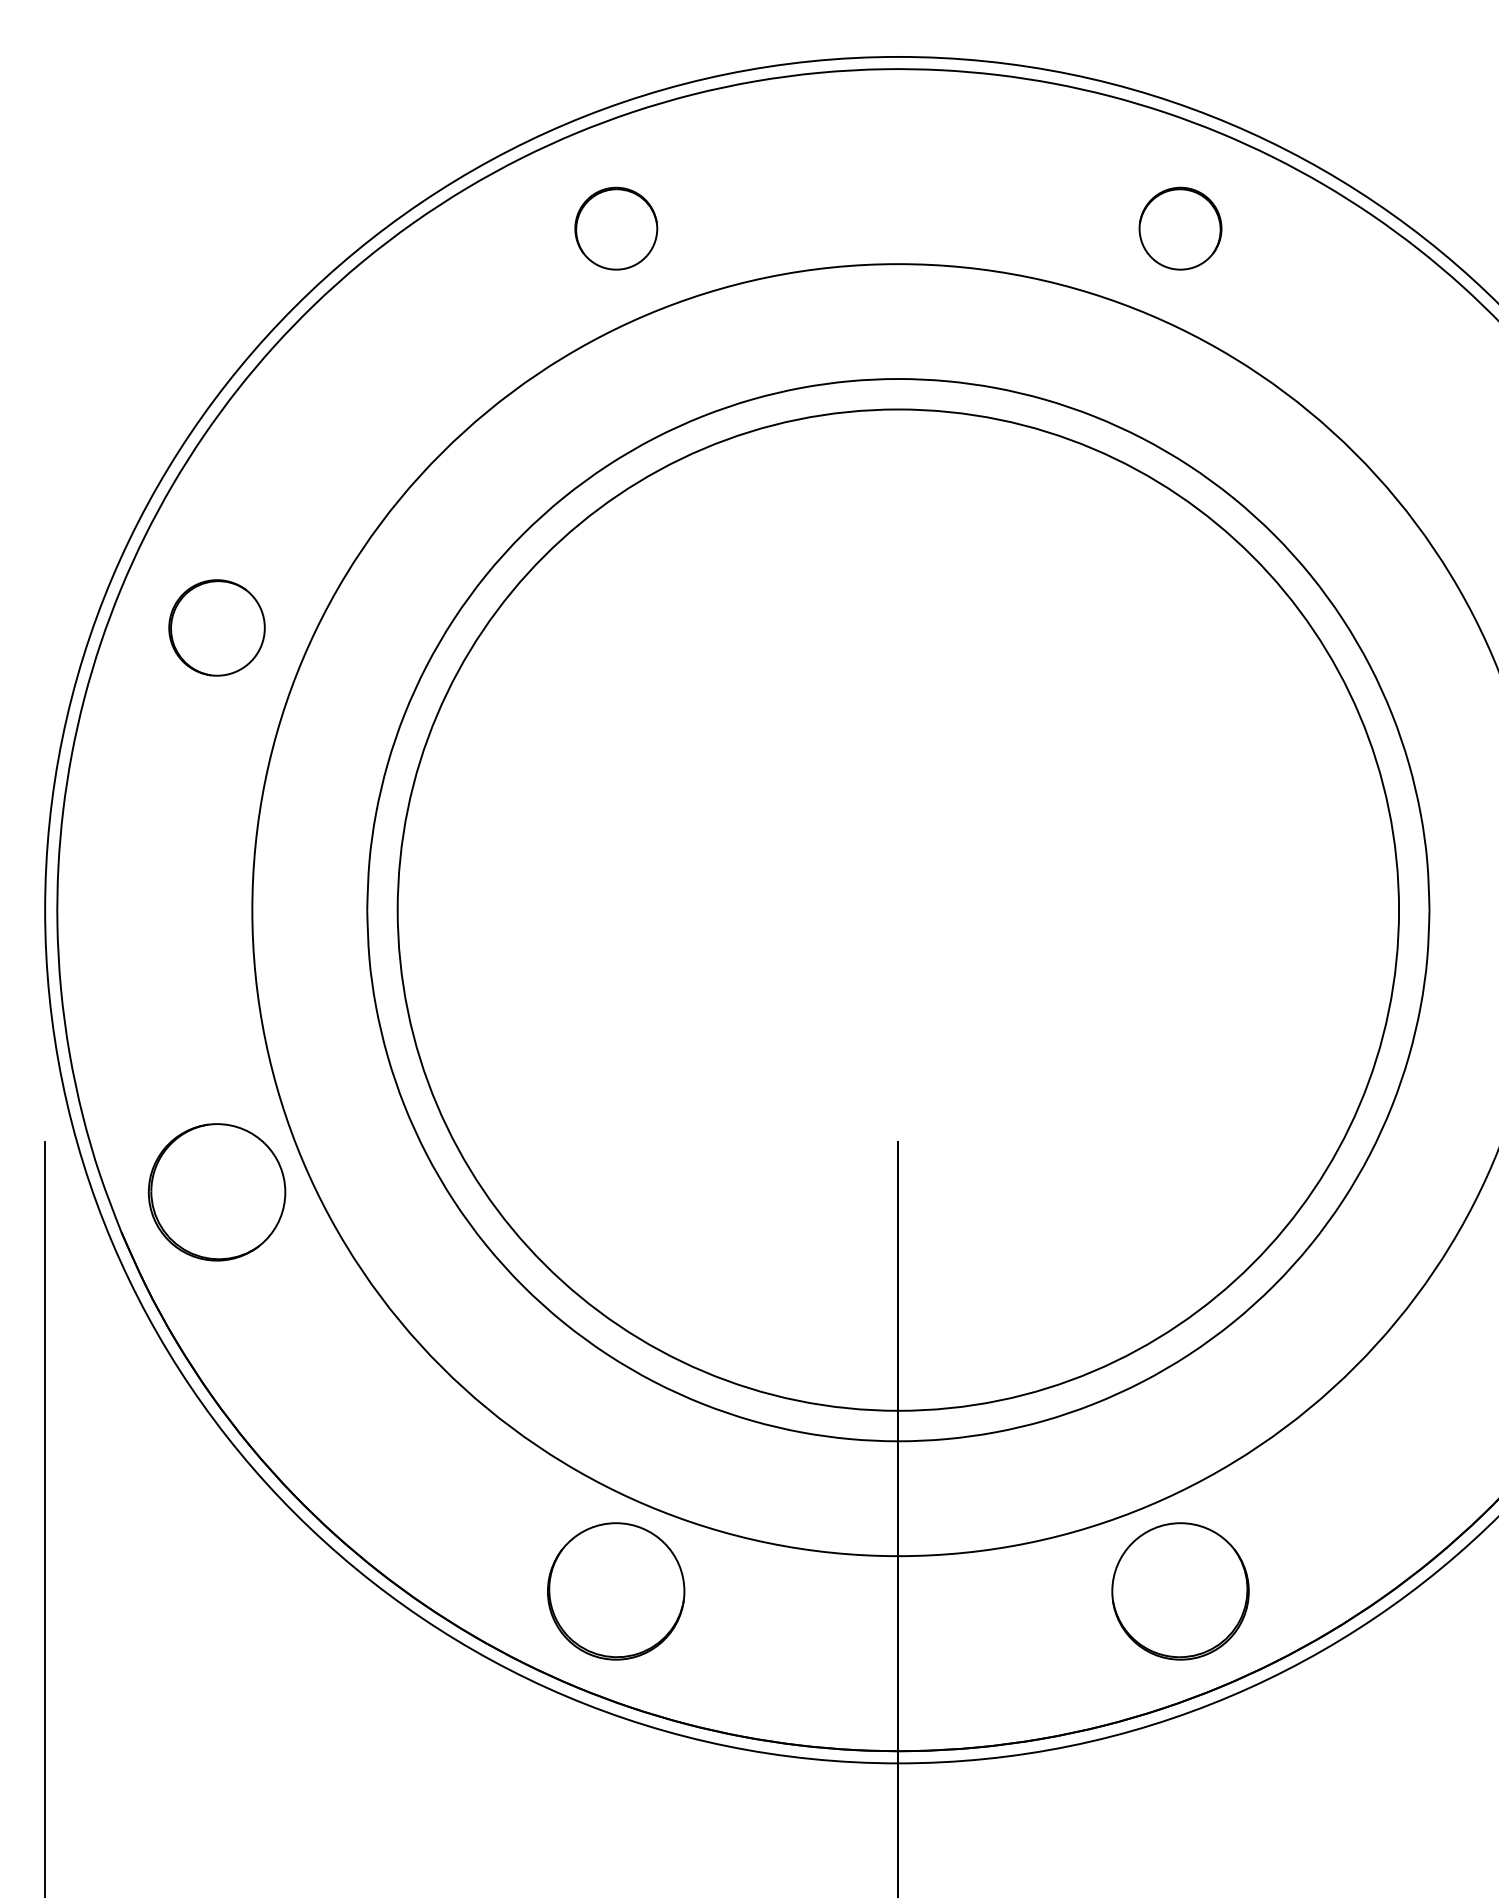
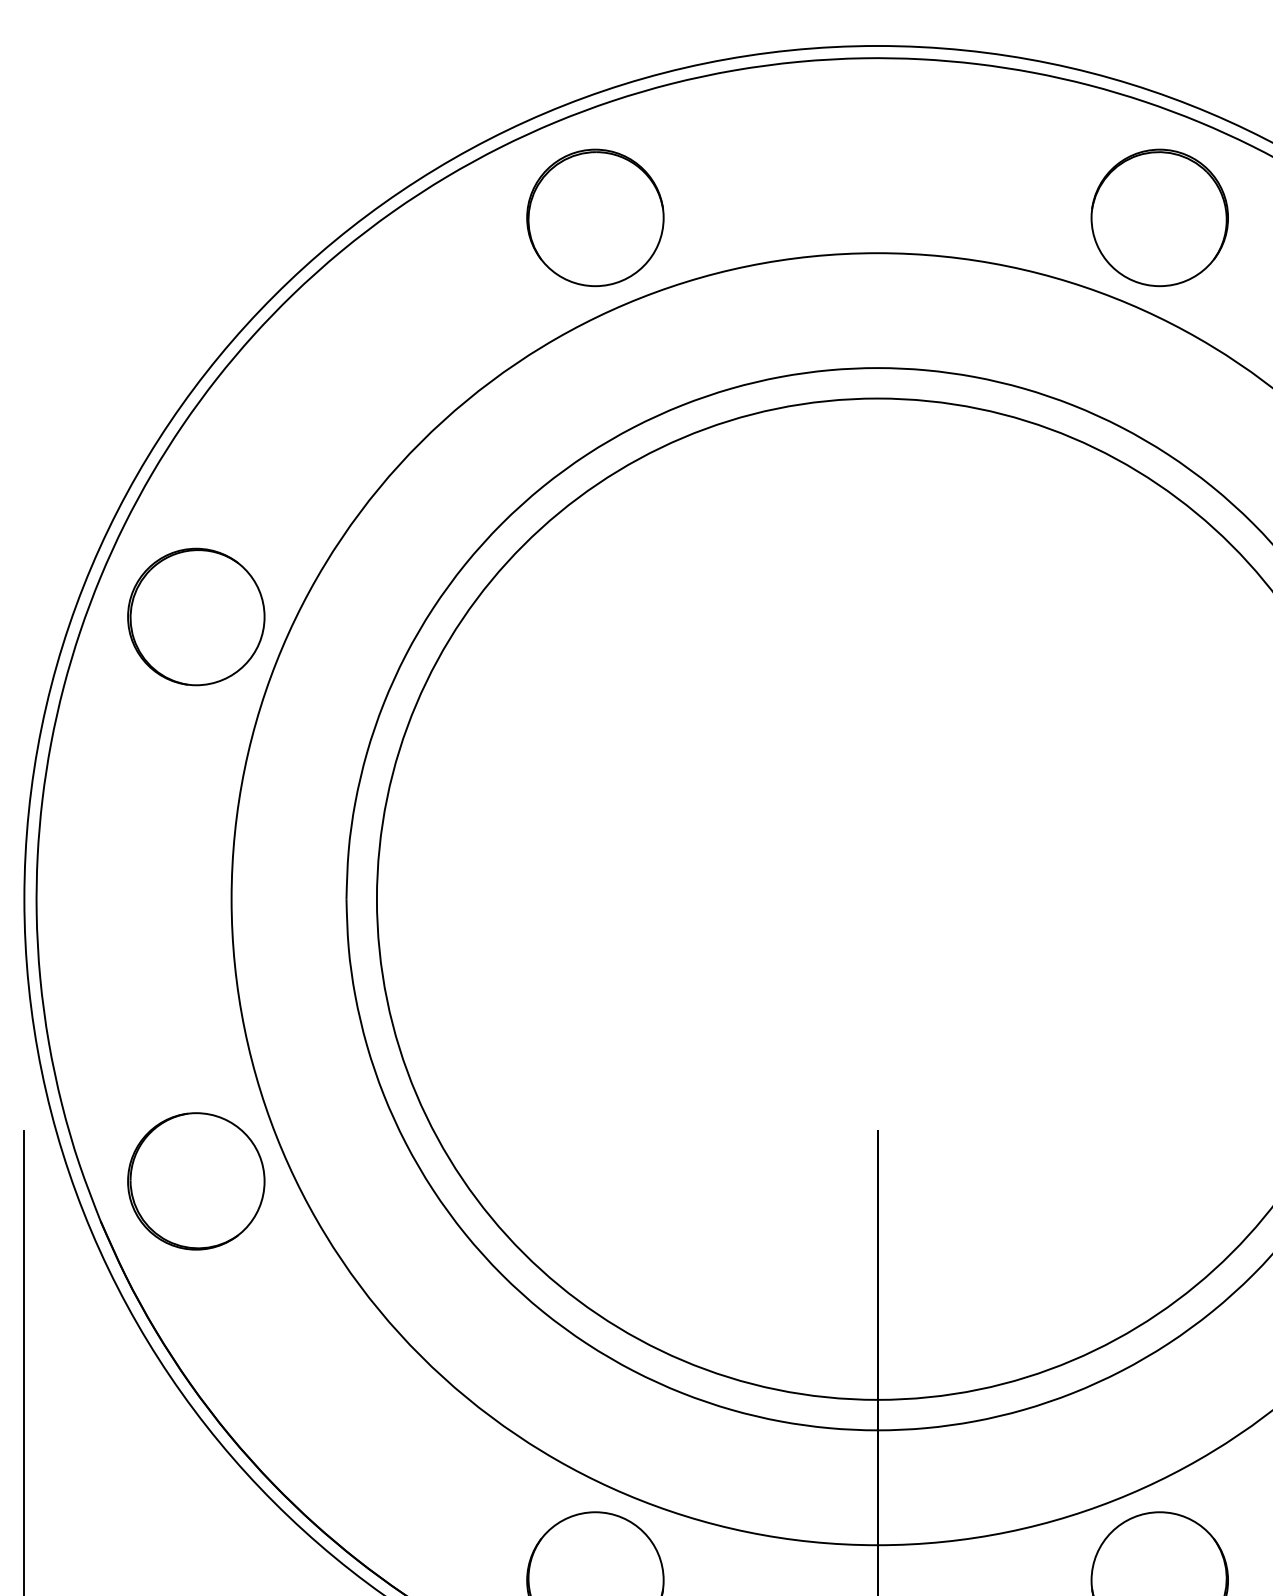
part: (616, 228) -> (595, 217), size x1.67
part: (1180, 228) -> (1159, 217), size x1.67
part: (216, 627) -> (195, 616), size x1.43

